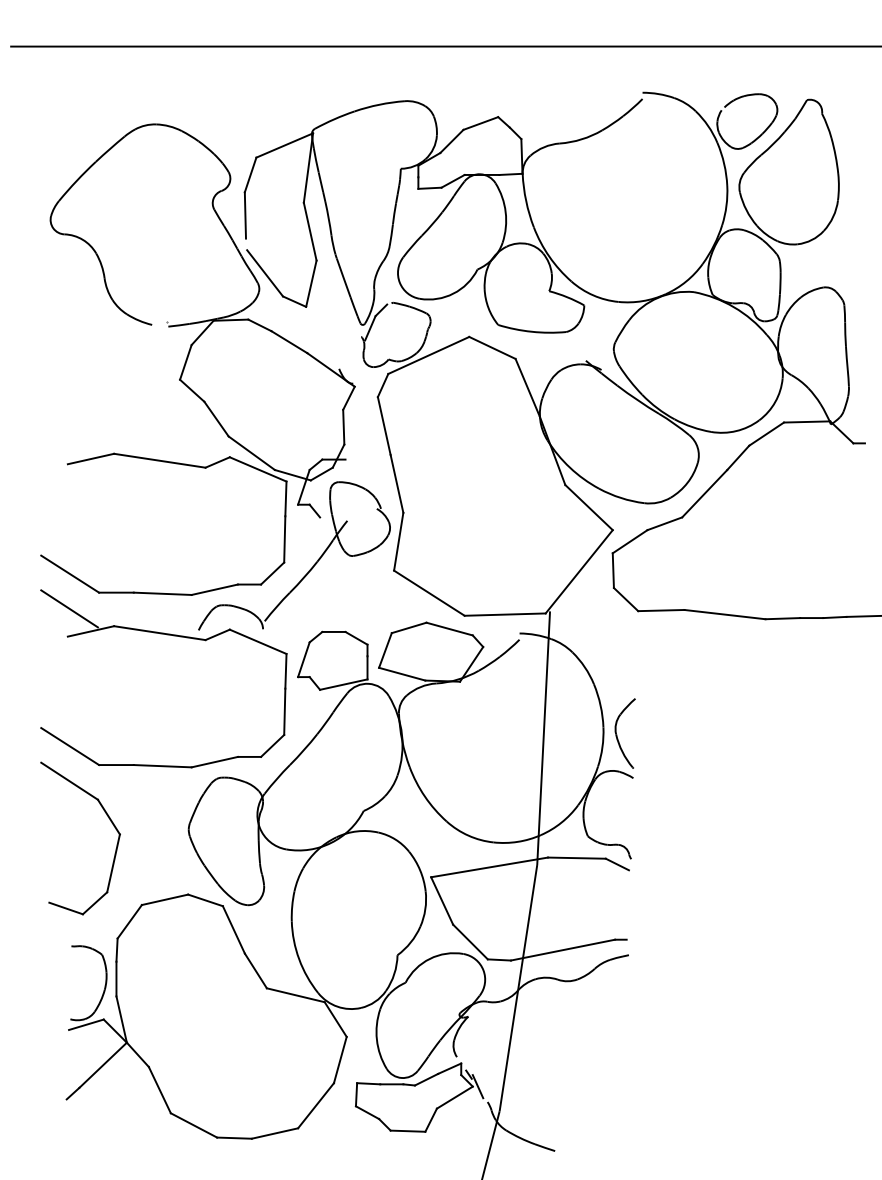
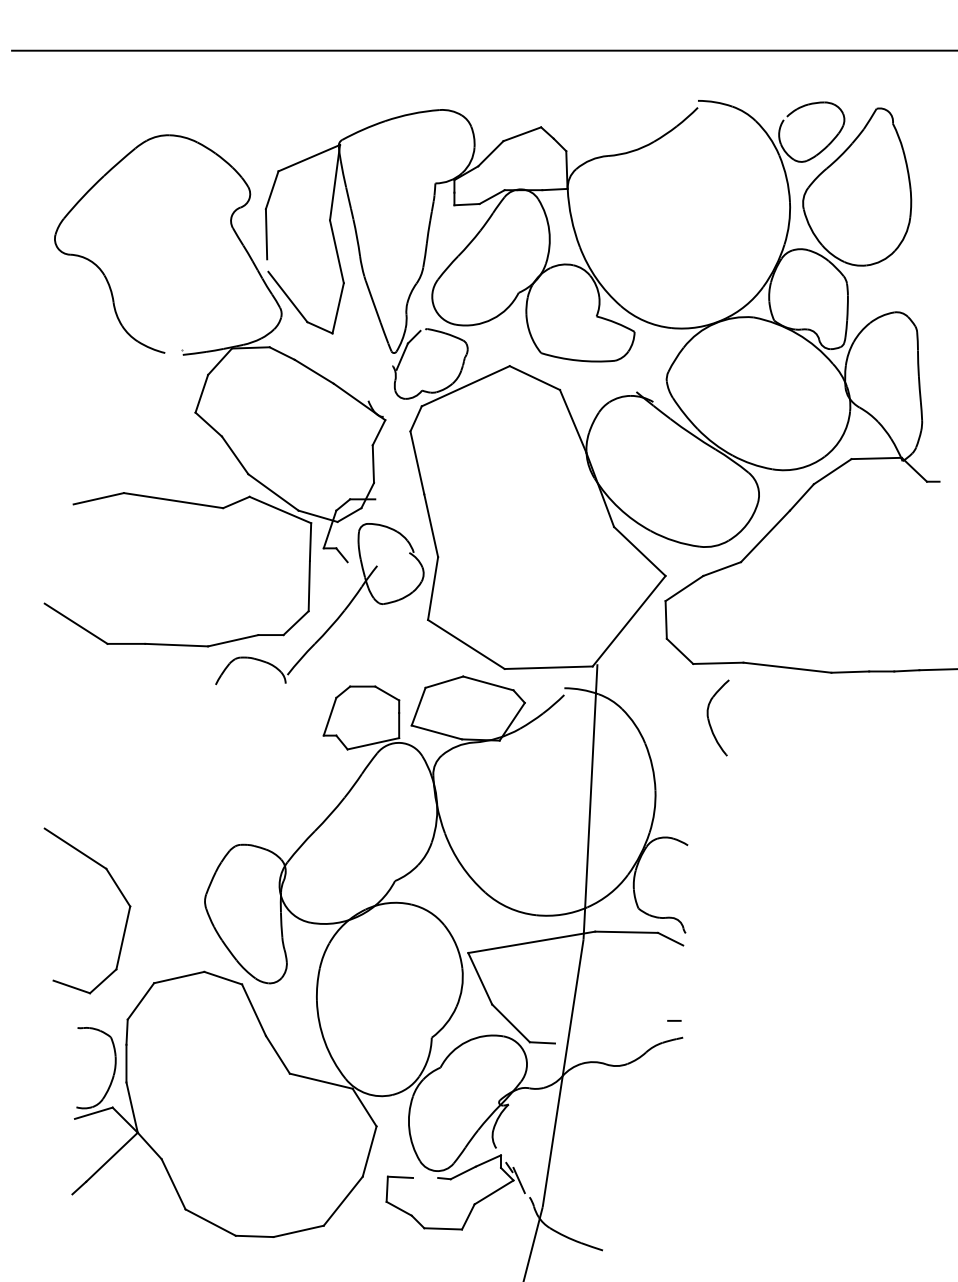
part: (168, 635) -> (182, 690), removed
part: (617, 734) -> (709, 718), moved
line: (562, 949) -> (611, 1031), removed
line: (391, 1083) -> (425, 1177), removed

